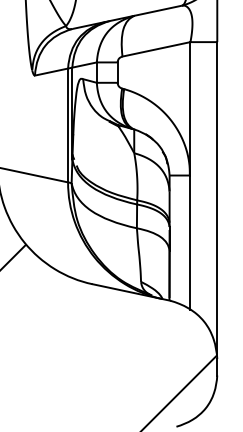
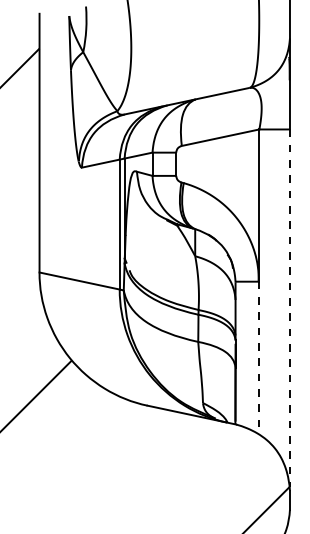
line: (216, 199) -> (289, 308), solid -> dashed
line: (190, 242) -> (259, 358), solid -> dashed

